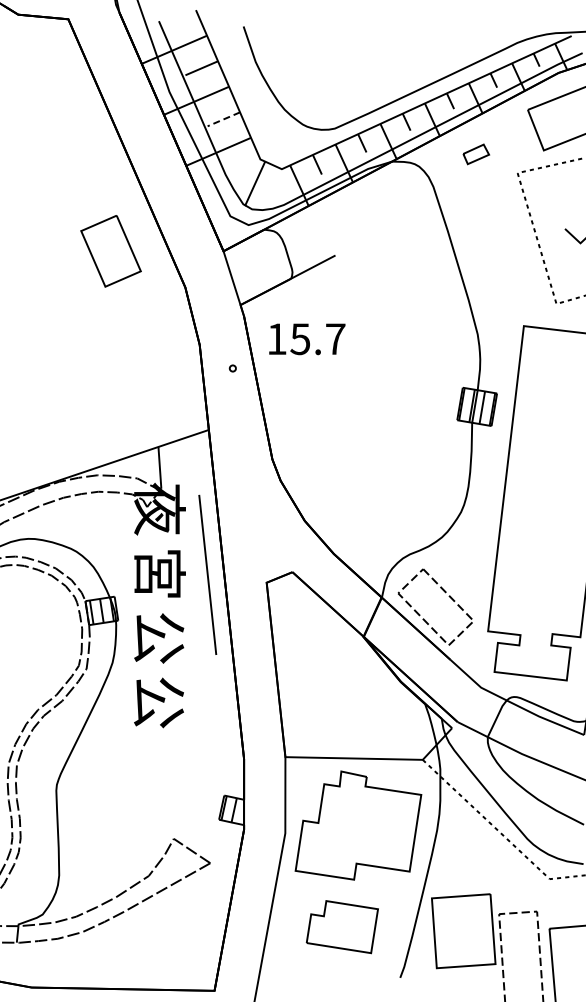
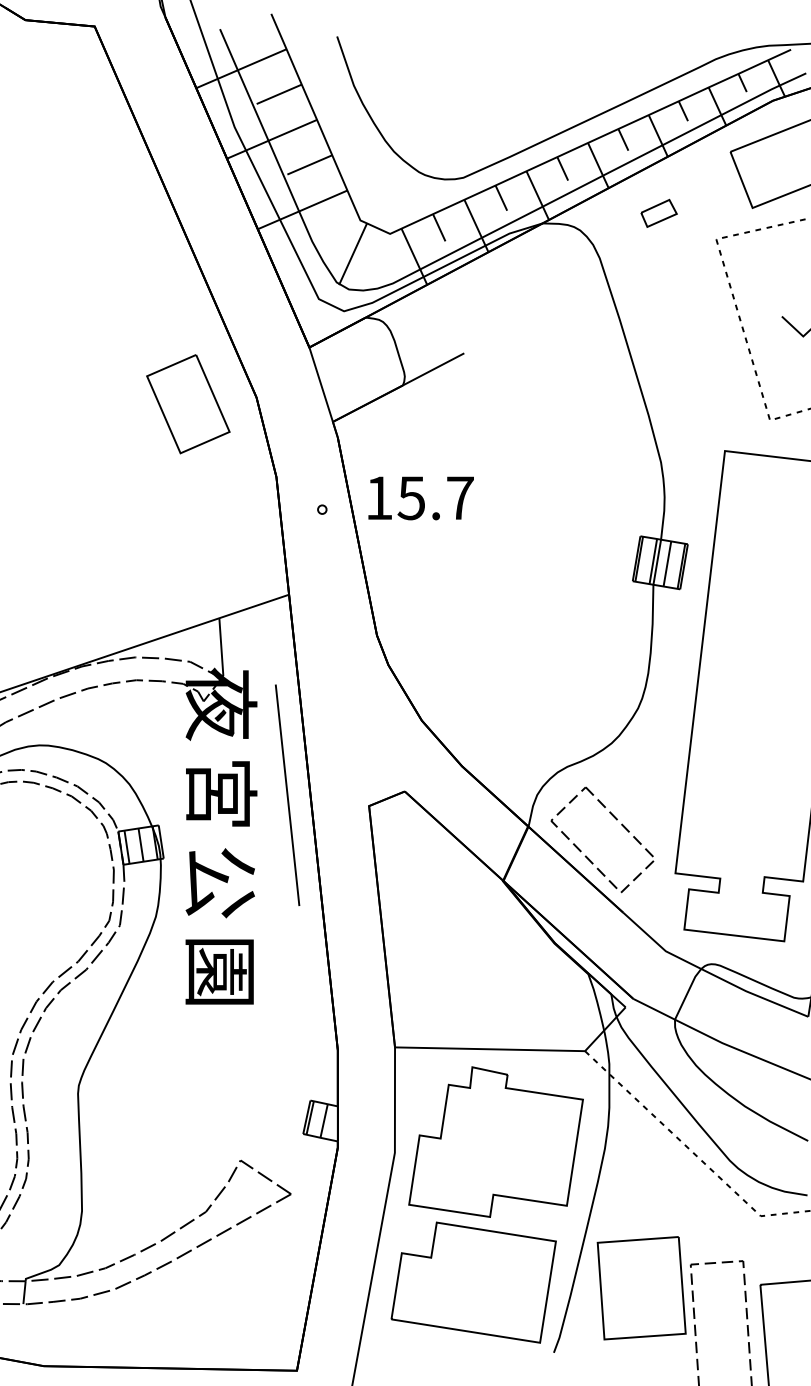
line: (223, 119) -> (309, 165), dashed -> solid
part: (110, 251) -> (187, 404), moved
text: (307, 339) -> (421, 498), moved
text: (158, 702) -> (219, 971), 公 -> 園
part: (342, 926) -> (473, 1281), size x1.67

